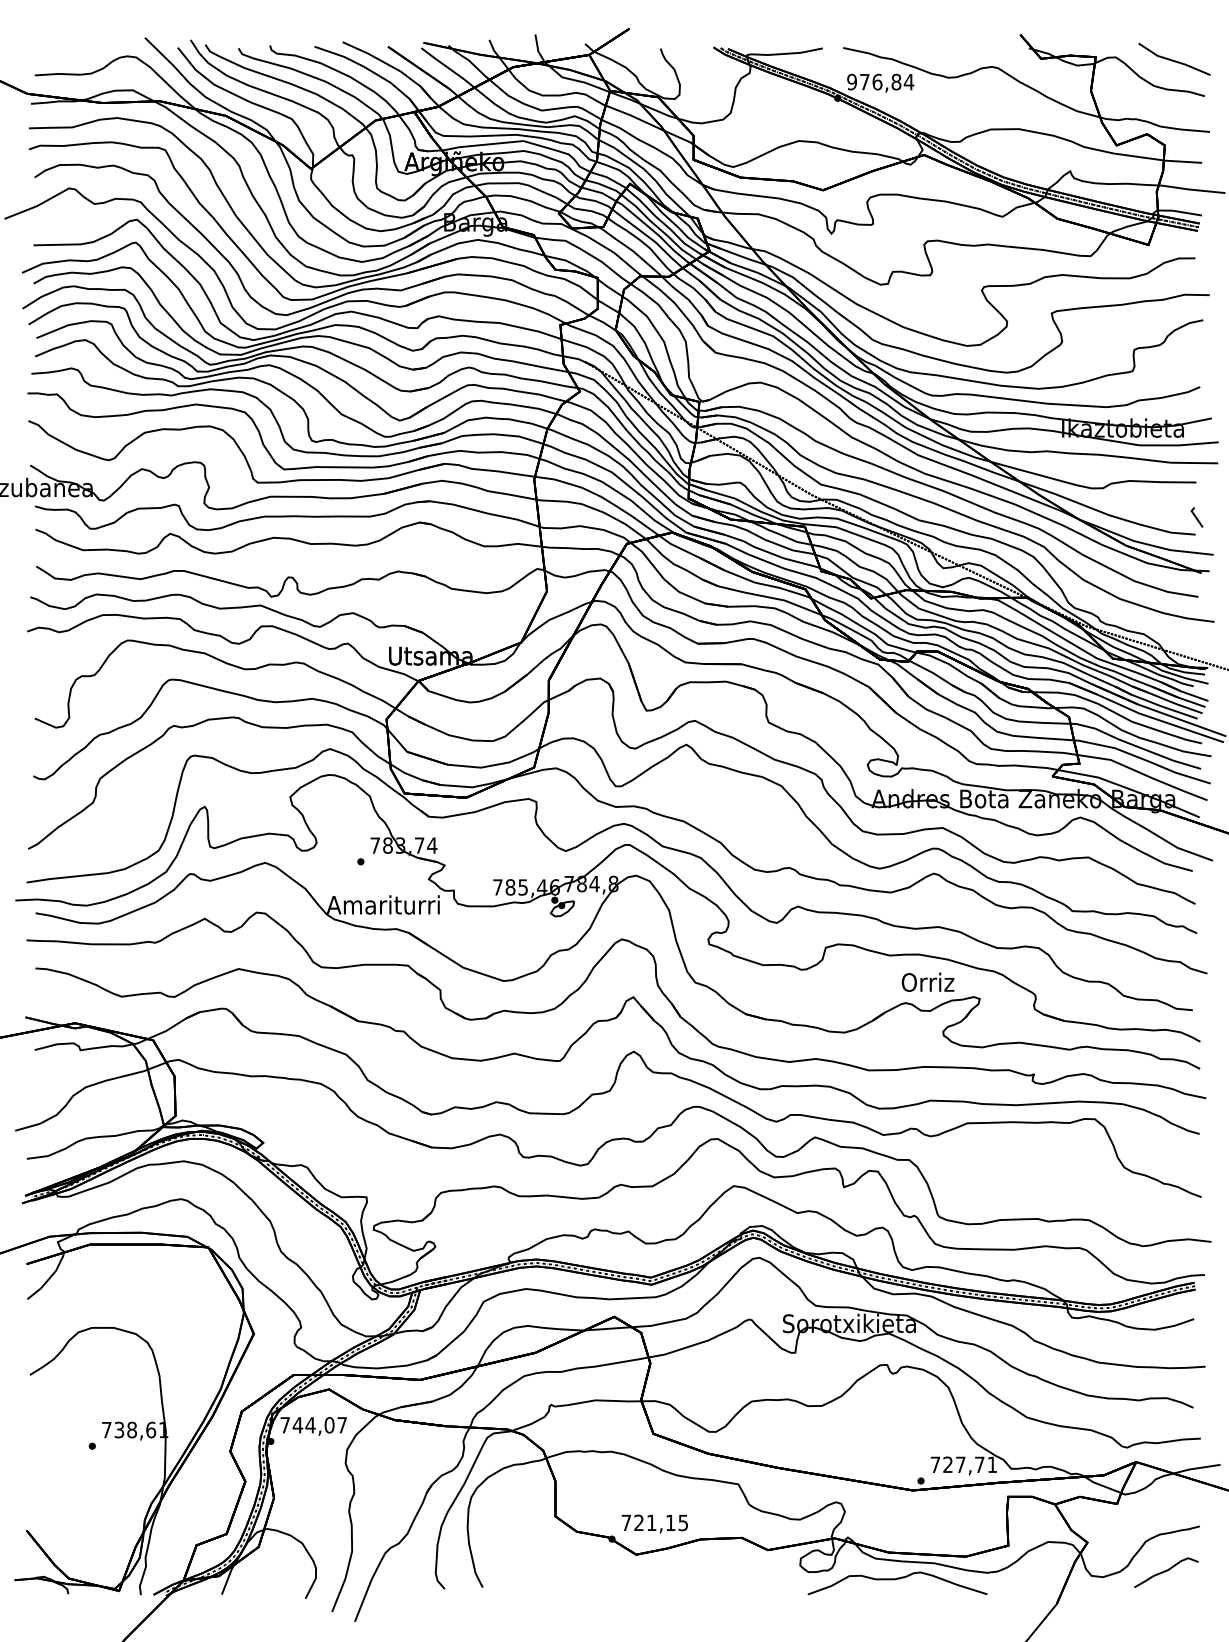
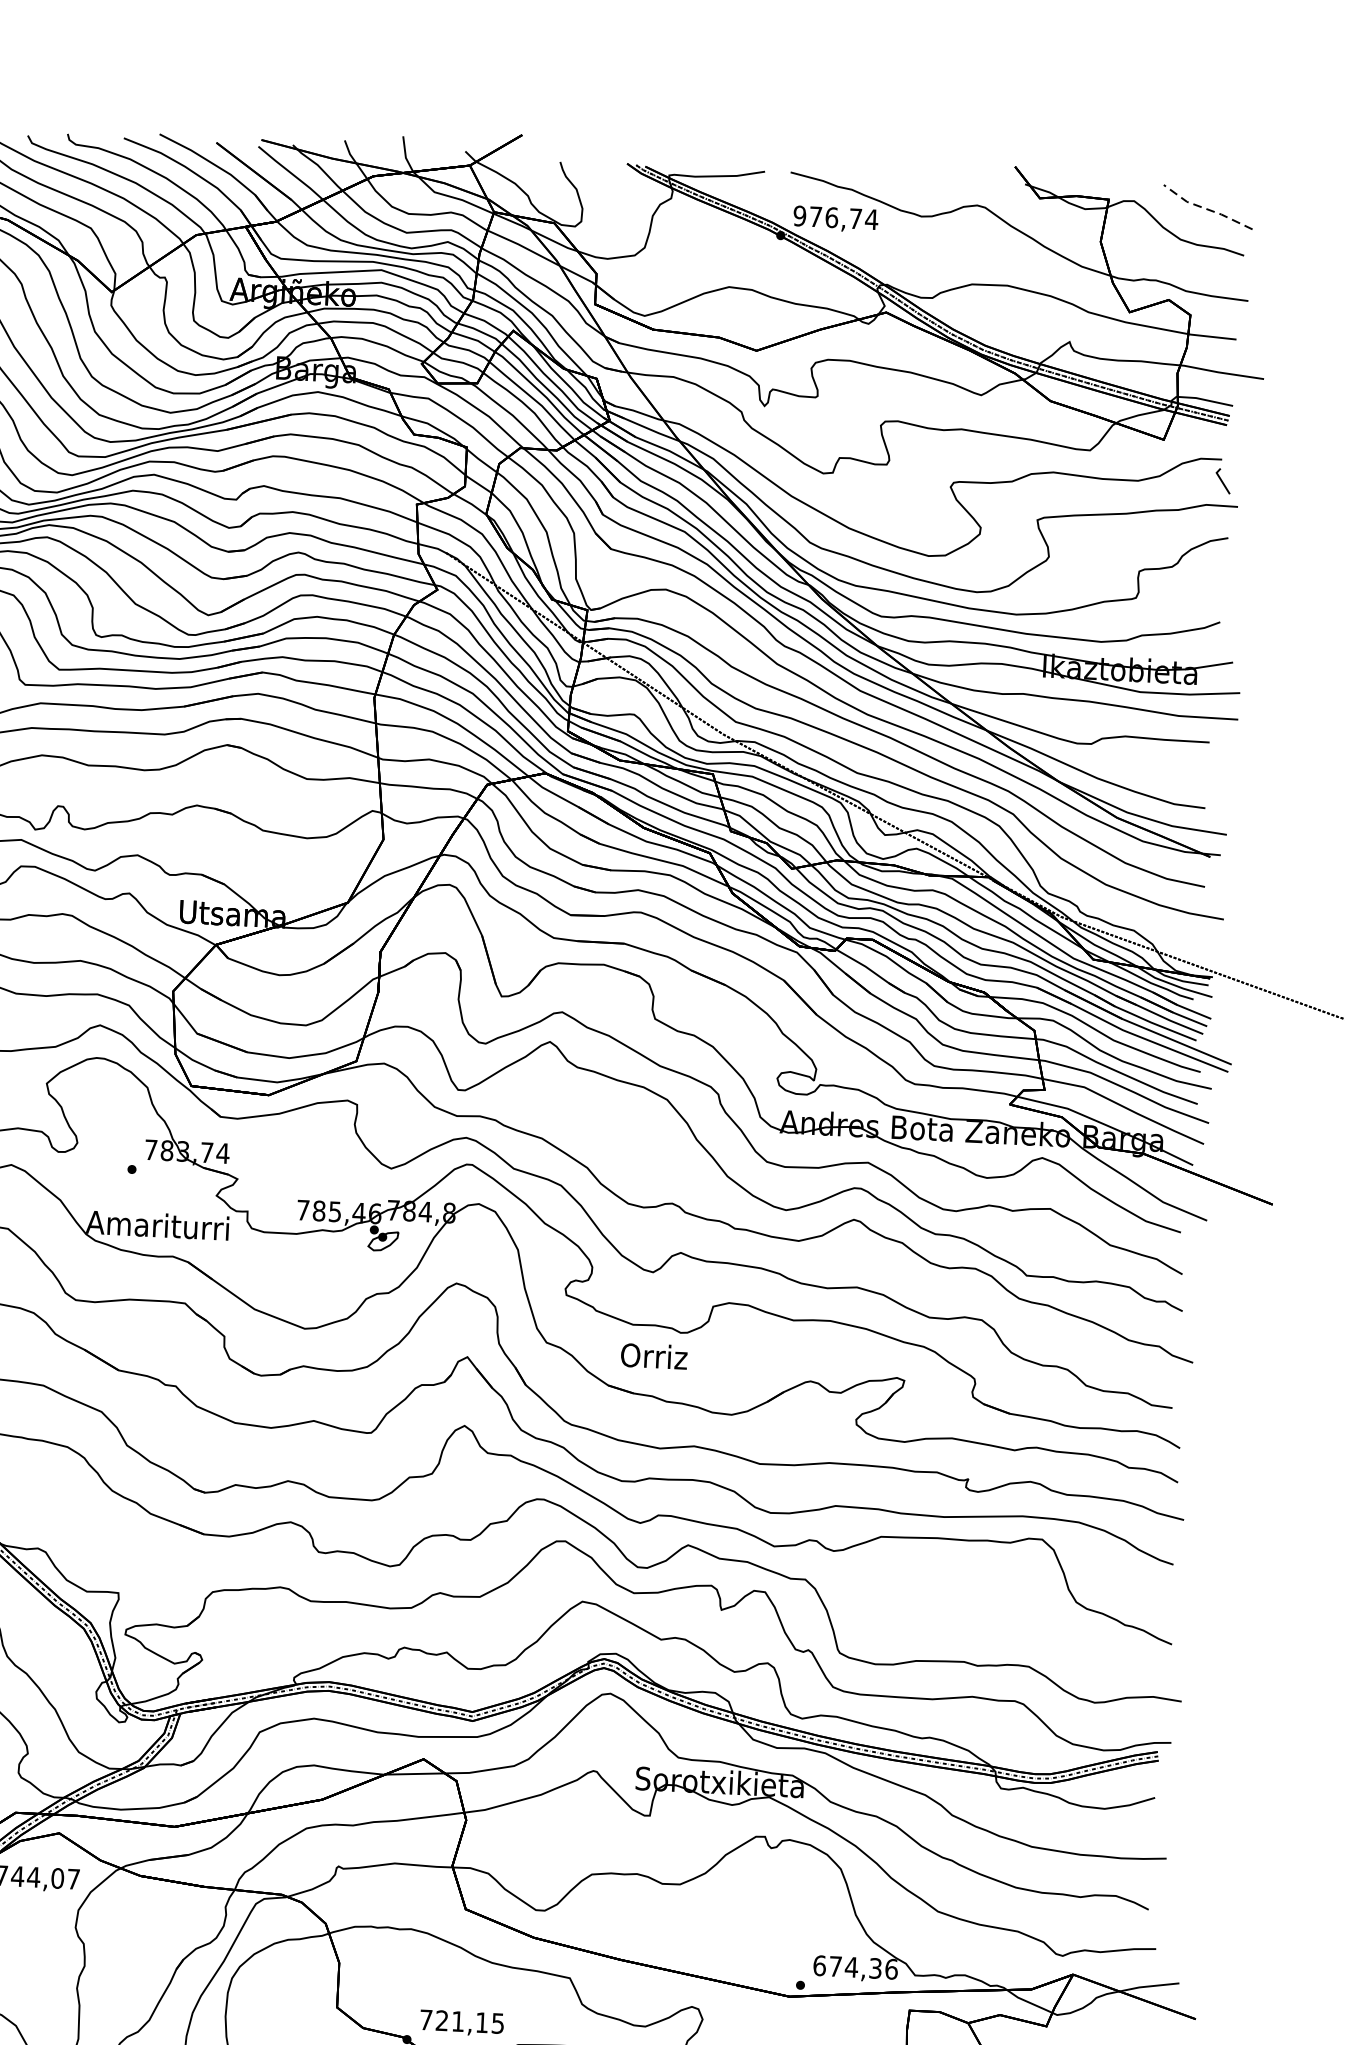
line: (1173, 60) -> (1206, 208), solid -> dashed
text: (896, 81) -> (855, 218), 976,84 -> 976,74
line: (1196, 517) -> (1222, 481), moved
text: (927, 981) -> (653, 1355), moved
text: (963, 1464) -> (855, 1967), 727,71 -> 674,36

